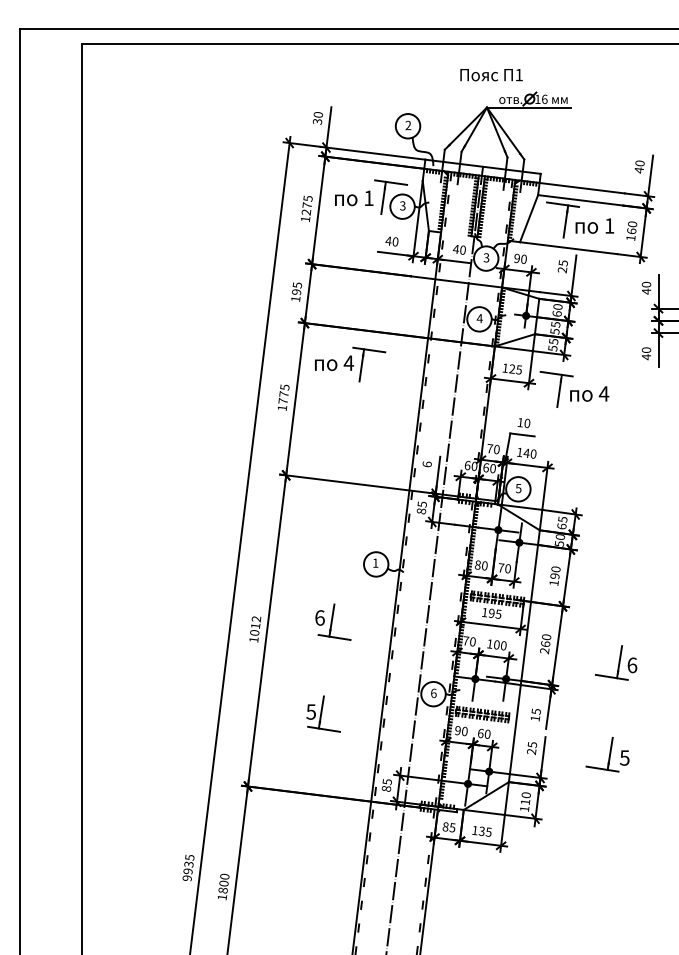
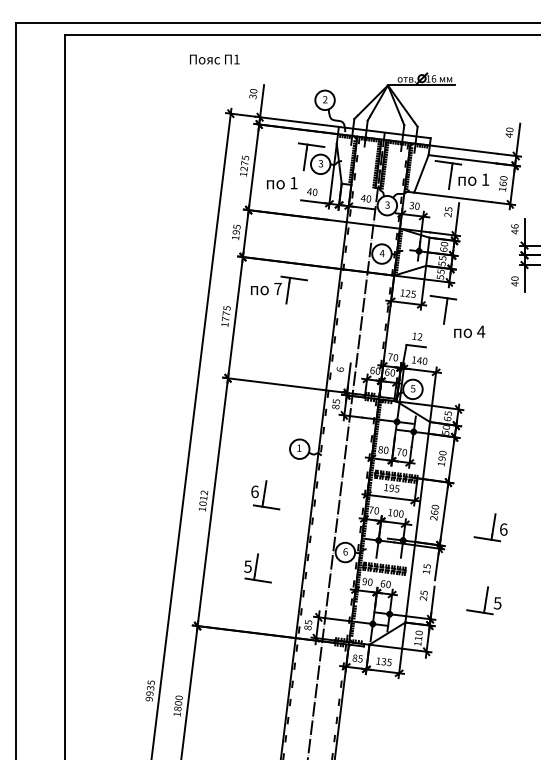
text: (491, 75) -> (214, 59), moved
text: (354, 198) -> (282, 183), moved
text: (516, 258) -> (411, 205), 90 -> 30
text: (645, 284) -> (514, 226), 40 -> 46
text: (348, 362) -> (277, 288), 4 -> 7
text: (589, 393) -> (469, 331), moved
text: (527, 423) -> (420, 336), 10 -> 12

